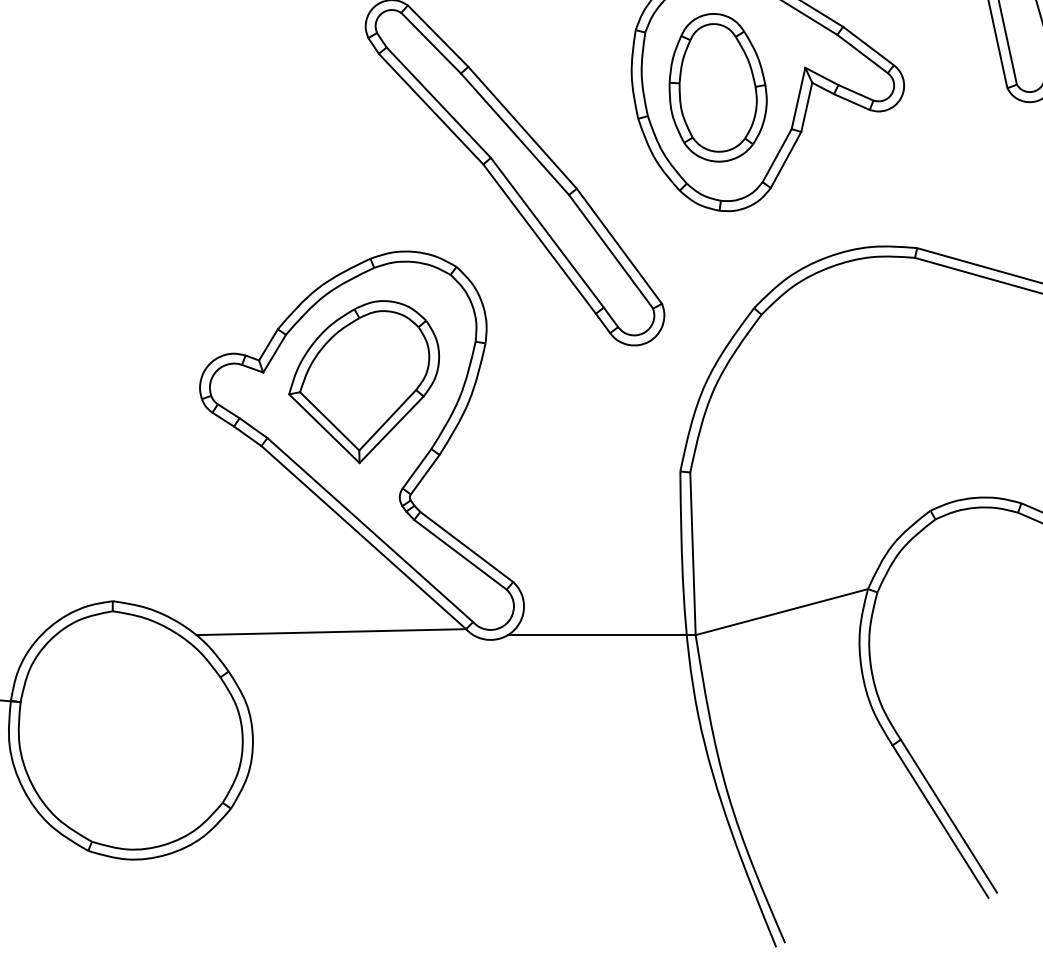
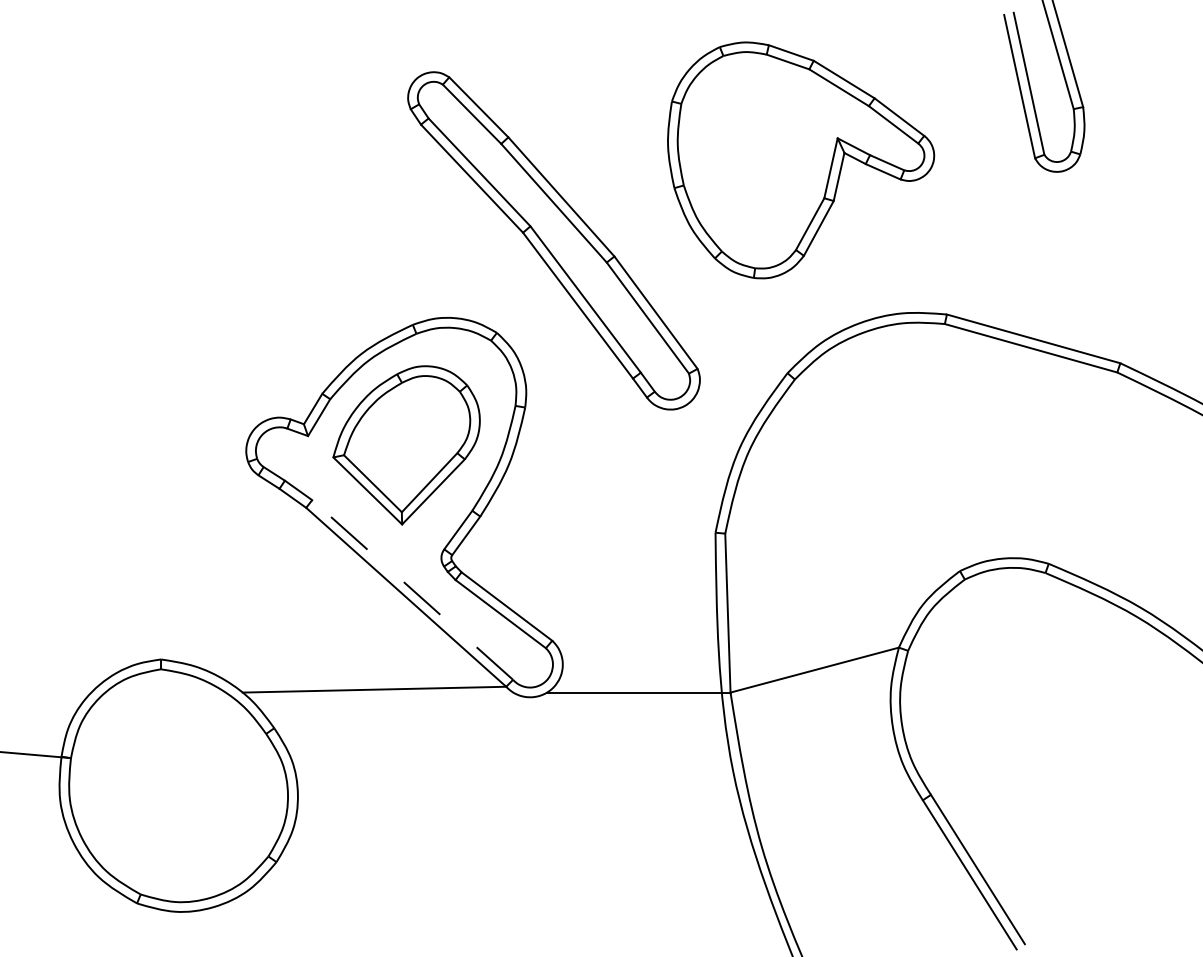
part: (718, 87) -> (752, 157), removed
line: (370, 530) -> (412, 590), solid -> dashed

